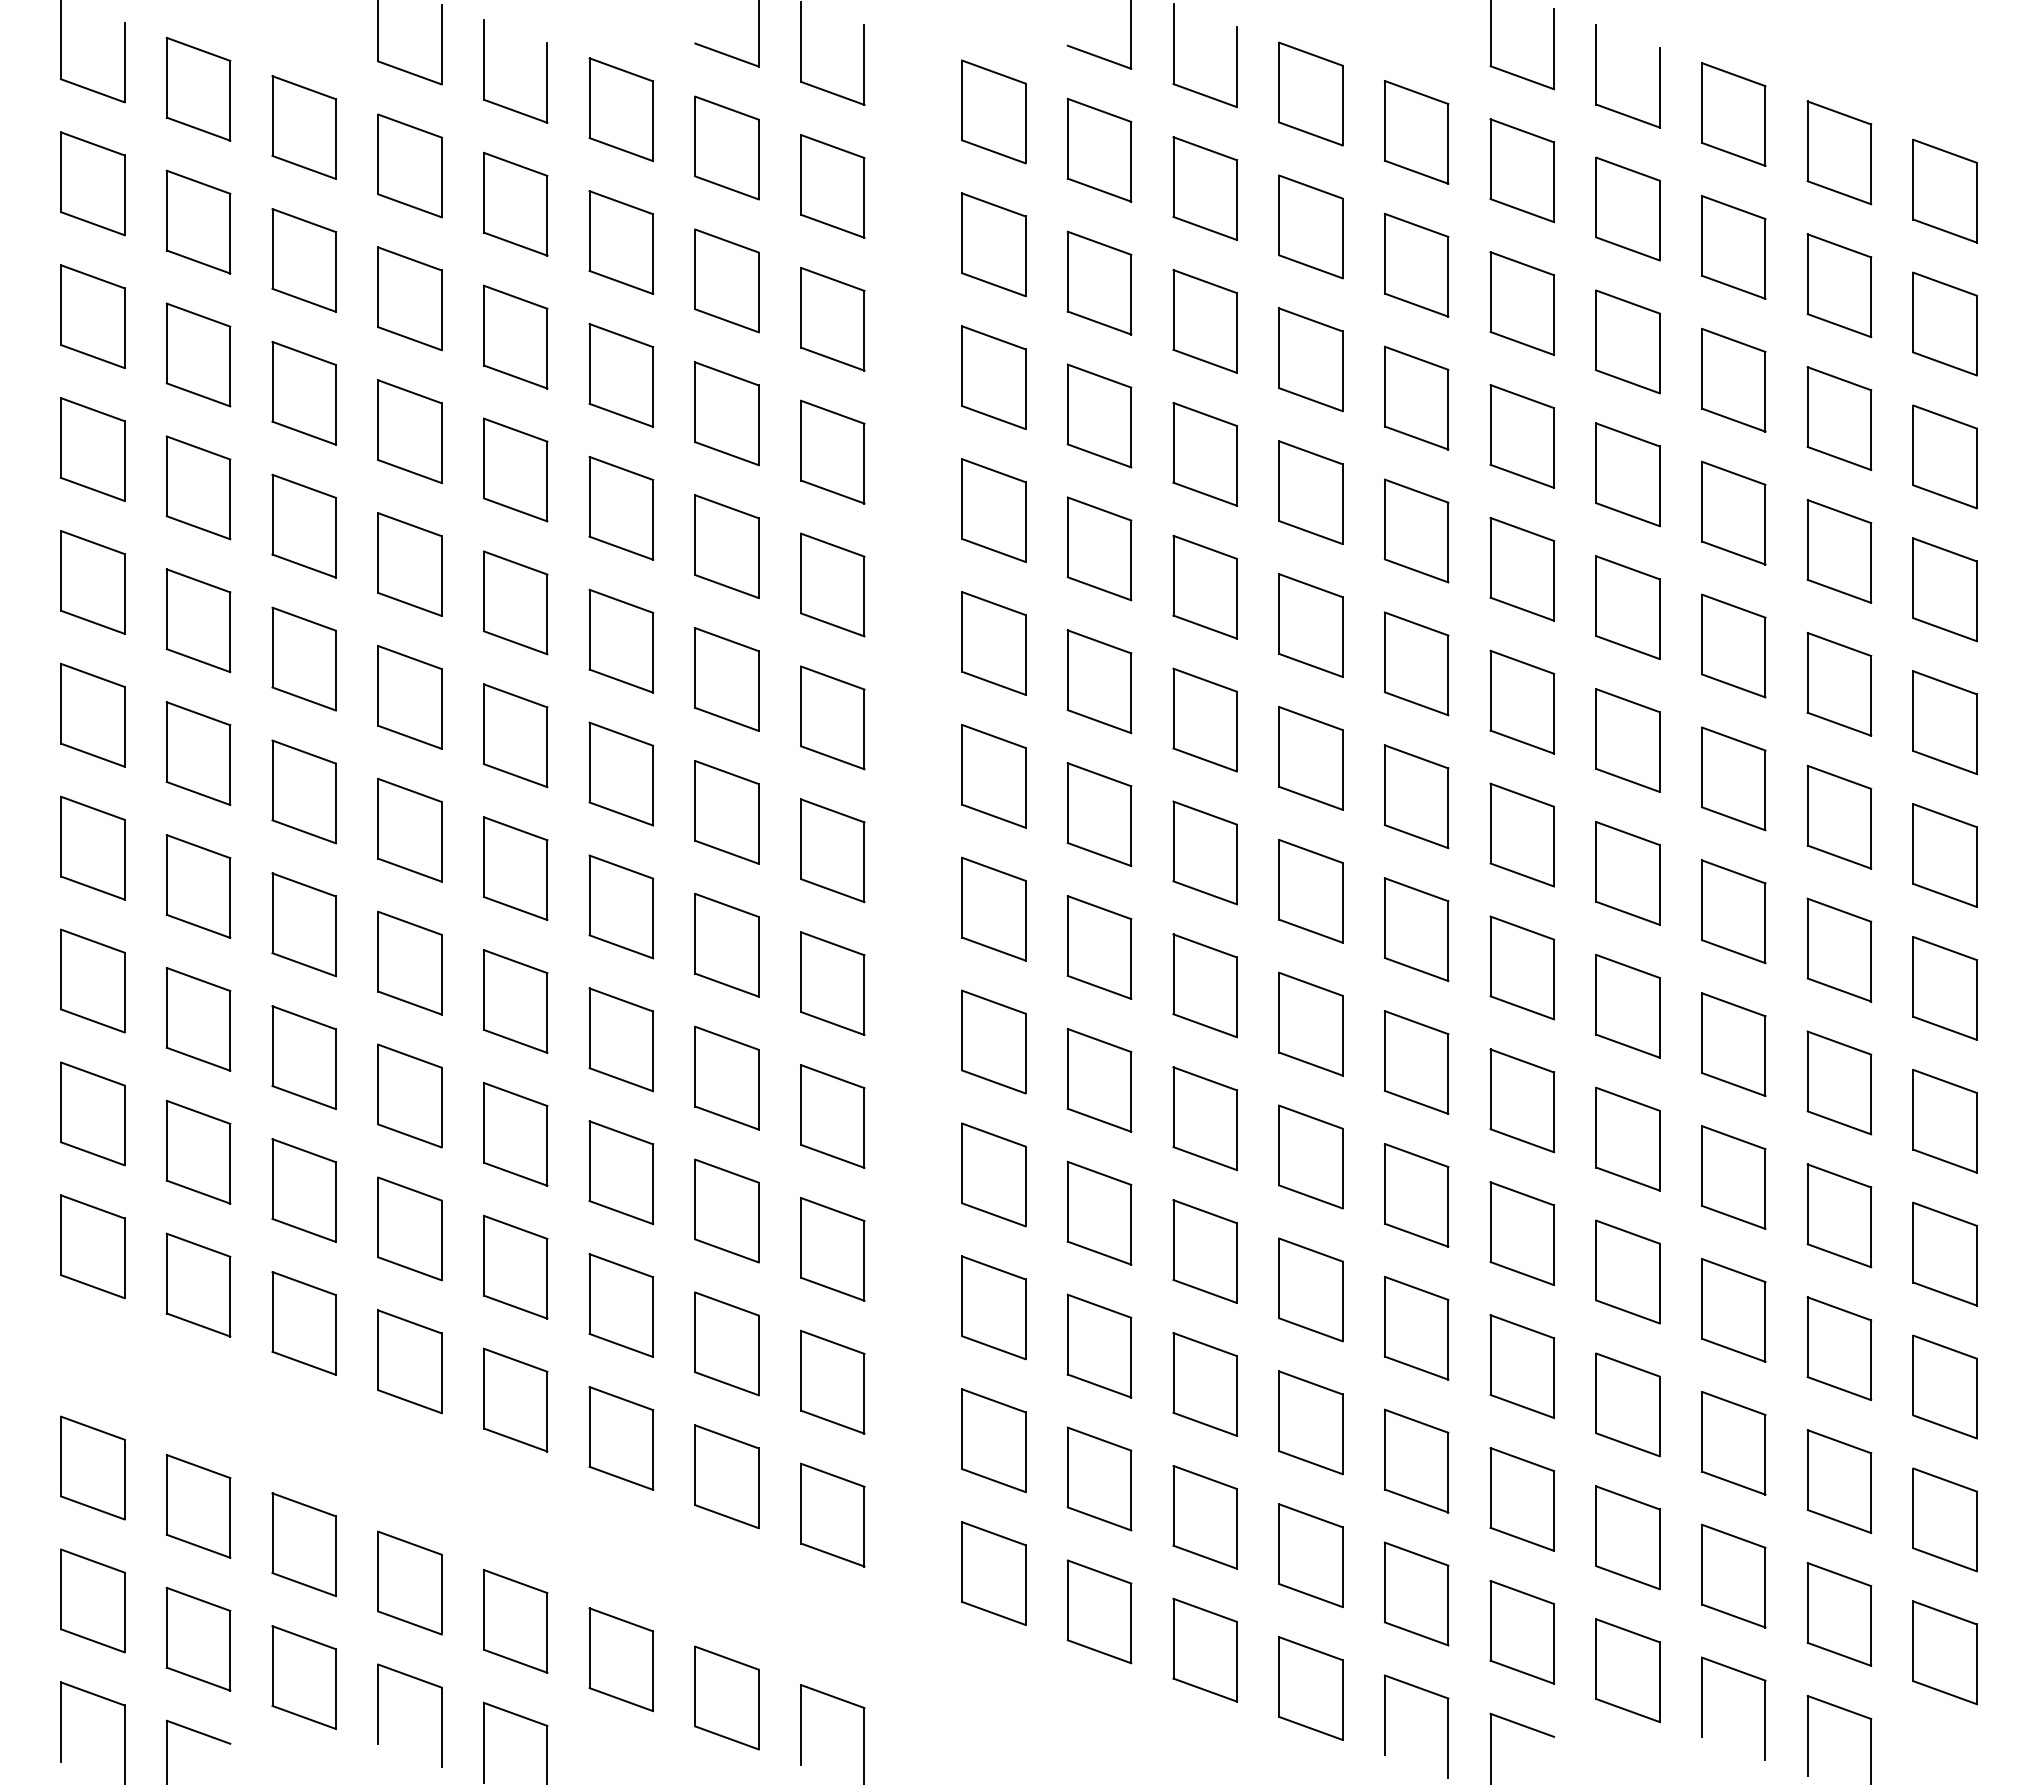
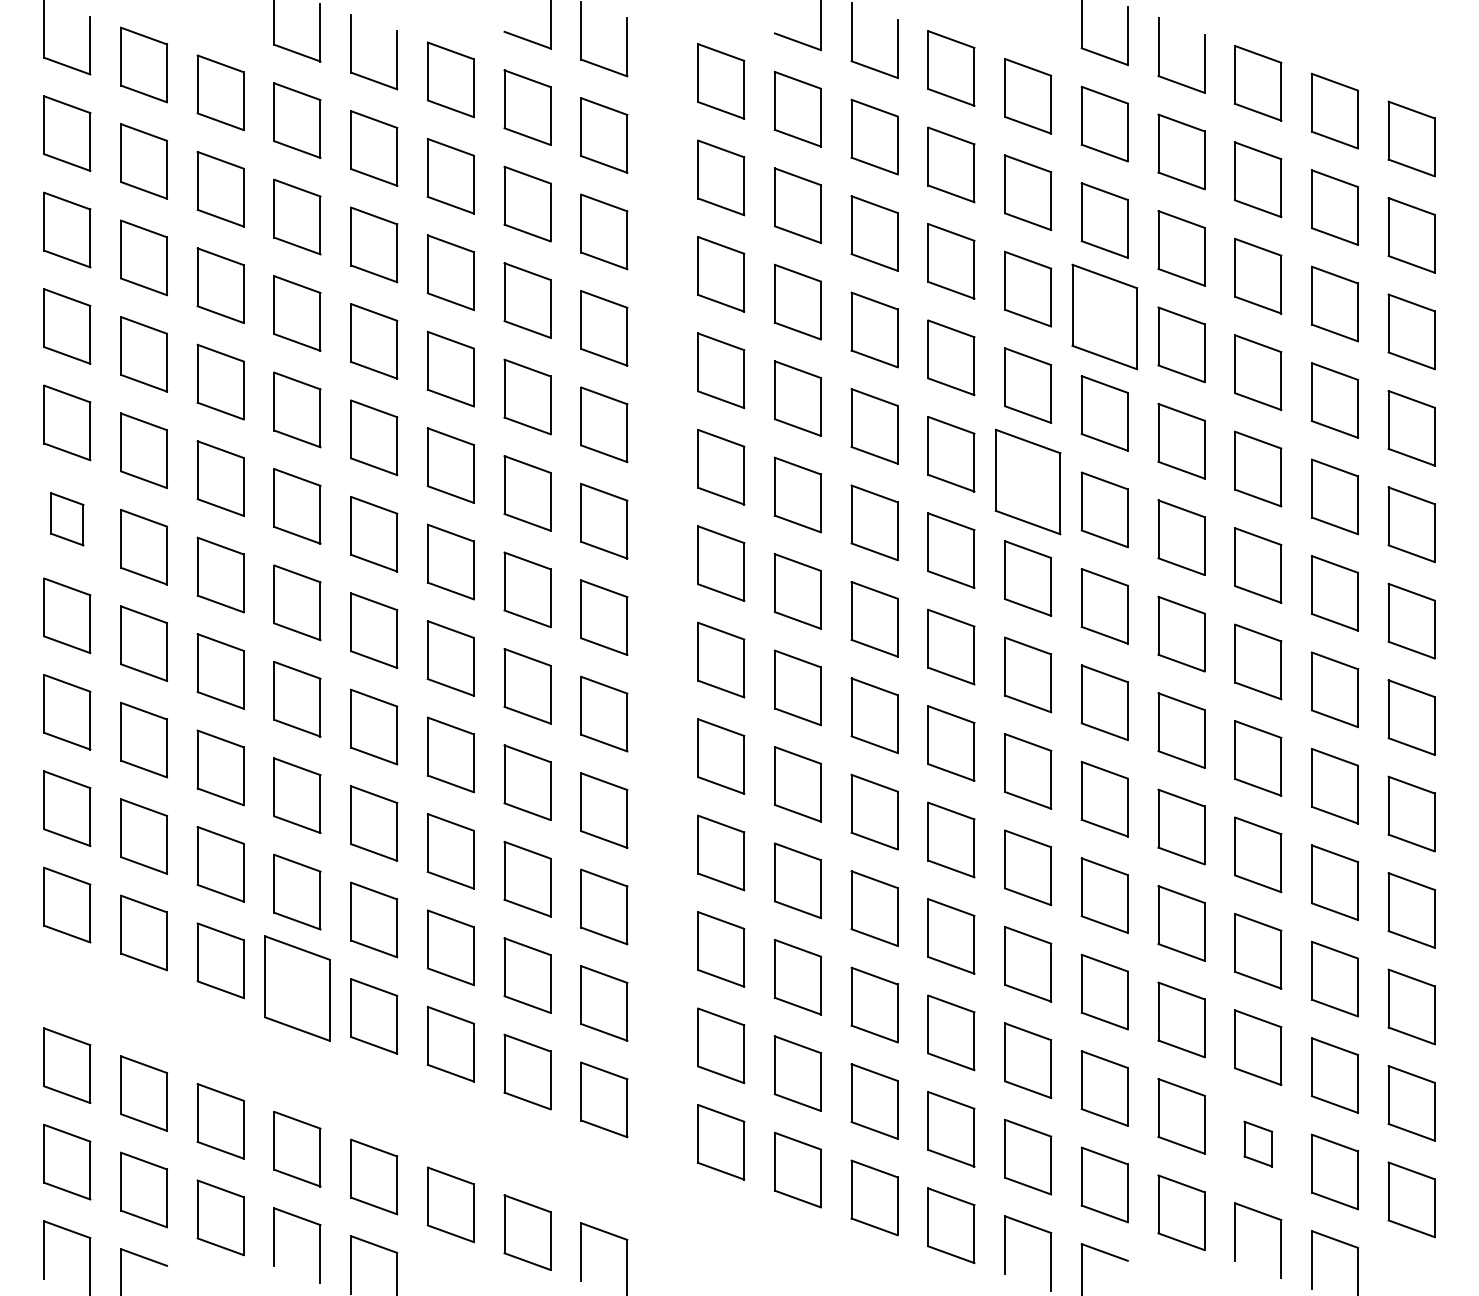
part: (1522, 436) -> (1104, 317), size x1.4
part: (1416, 663) -> (1028, 481), size x1.4
part: (92, 714) -> (67, 518), size x0.7
part: (409, 1361) -> (297, 988), size x1.4
part: (1733, 1575) -> (1258, 1143), size x0.6

